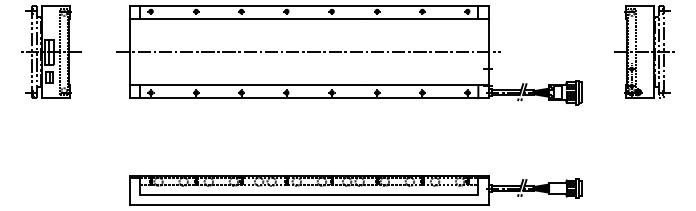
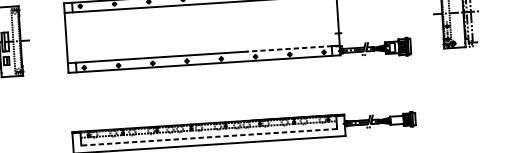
line: (308, 52) -> (201, 29), removed
line: (422, 85) -> (289, 48), solid -> dashed
line: (309, 194) -> (209, 137), solid -> dashed

